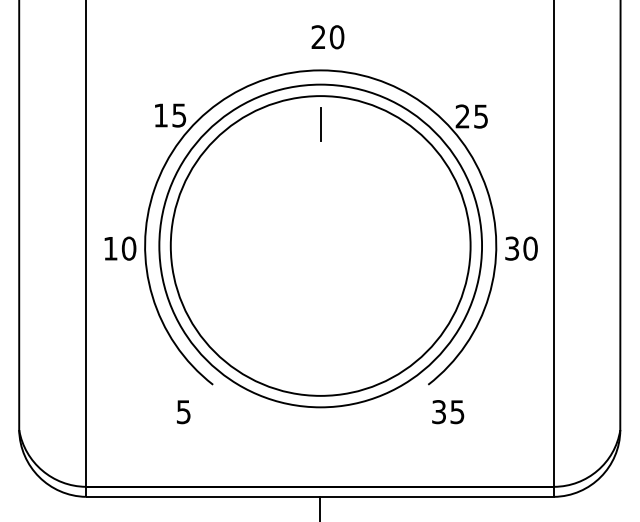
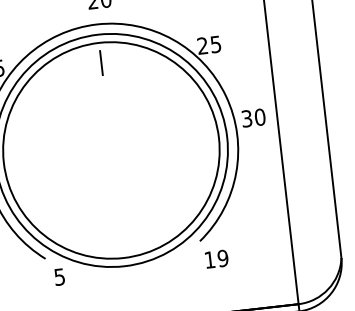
text: (521, 248) -> (253, 117), moved
text: (183, 412) -> (59, 277), moved
text: (448, 412) -> (216, 259), 35 -> 19

